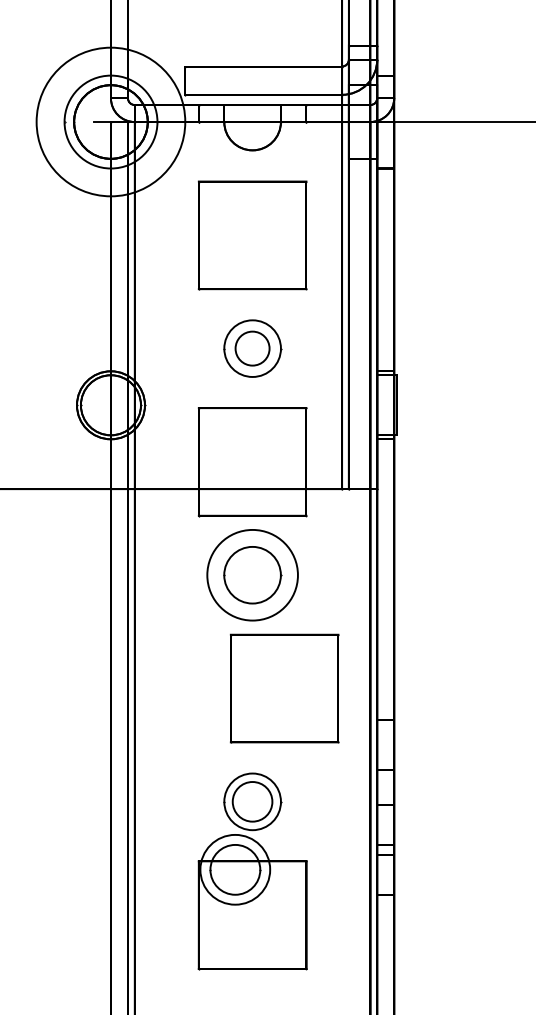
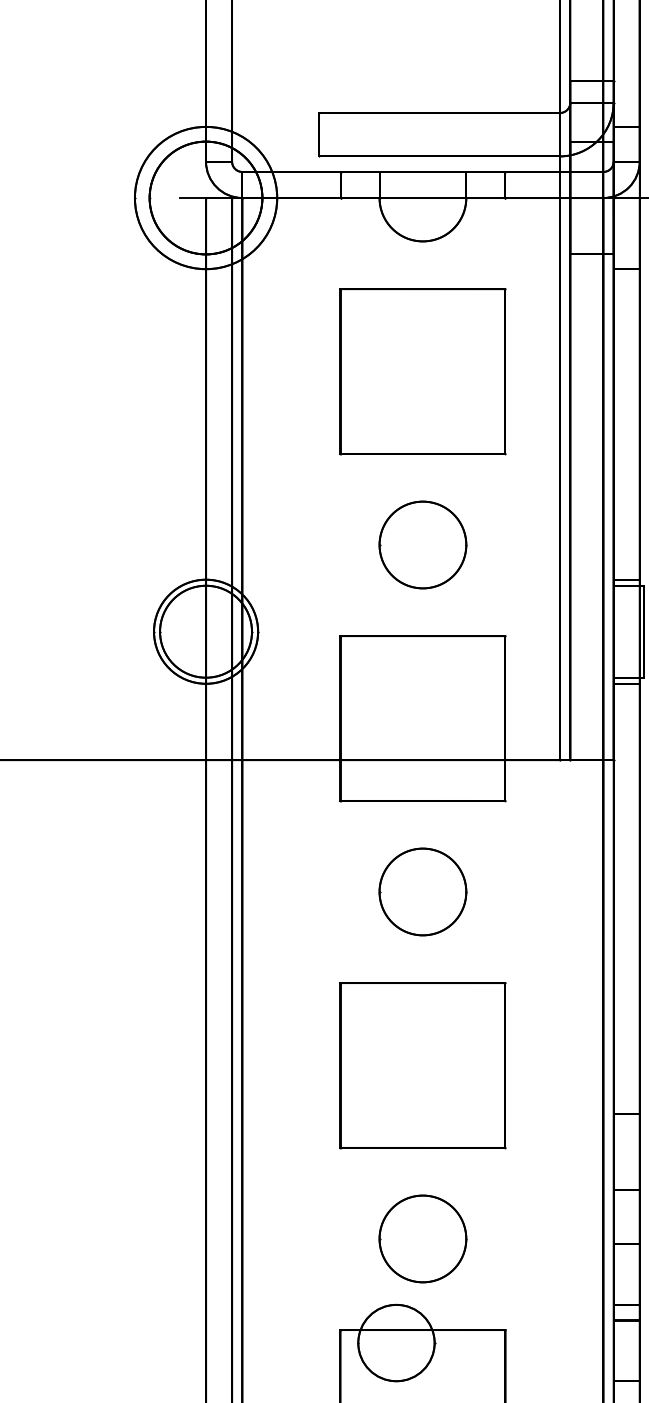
circle: (110, 121) -> (205, 197), size x0.62
circle: (252, 348) -> (422, 544), size x1.67
circle: (252, 574) -> (422, 890), size x0.62
part: (284, 688) -> (422, 1065), moved
circle: (252, 801) -> (422, 1238), size x1.43
circle: (235, 869) -> (396, 1342), size x0.71

